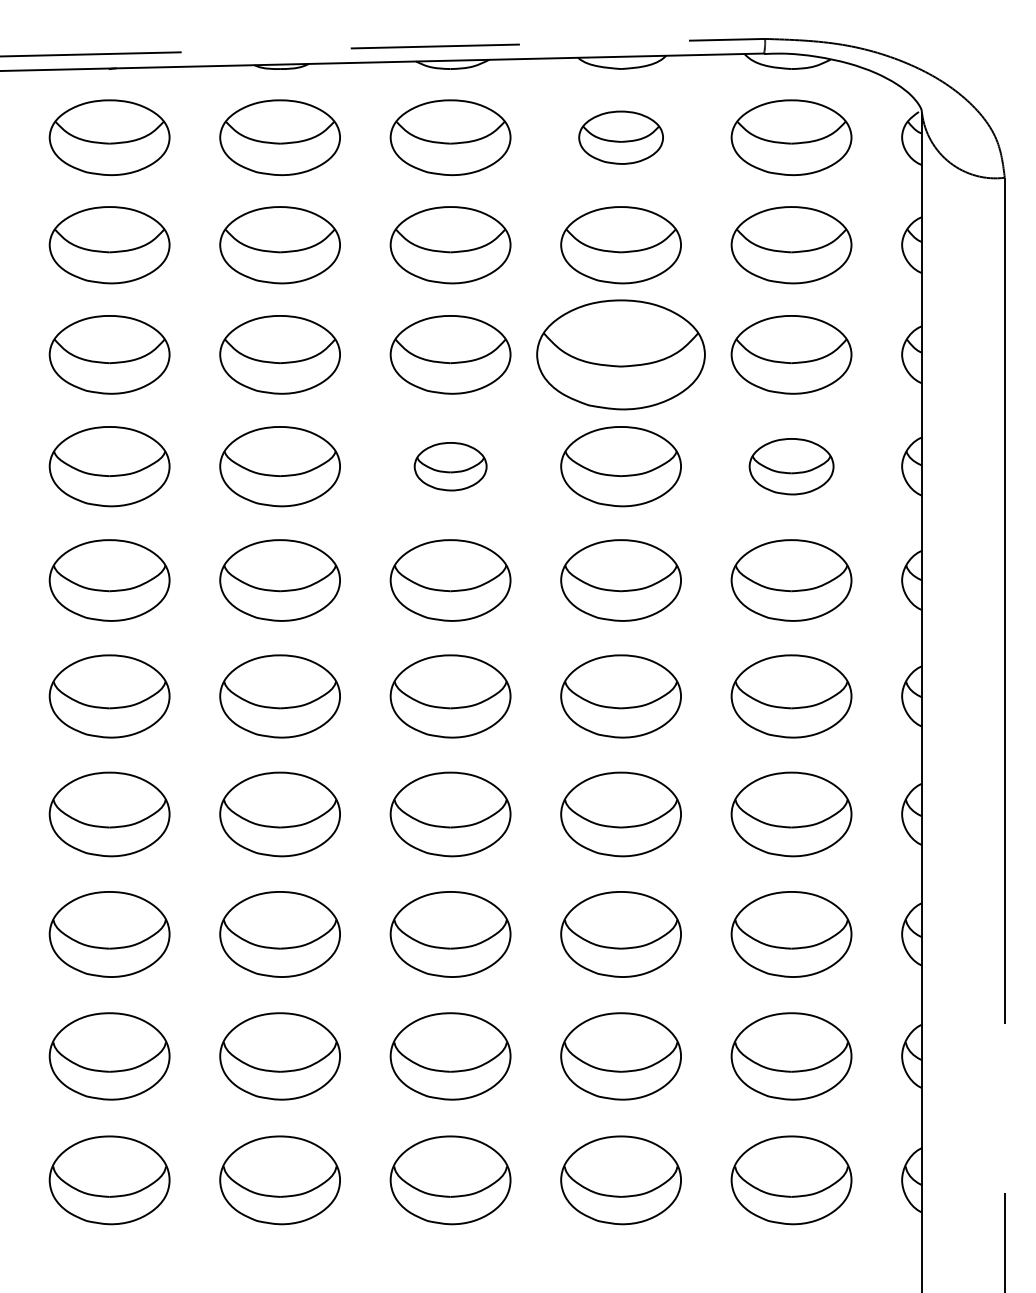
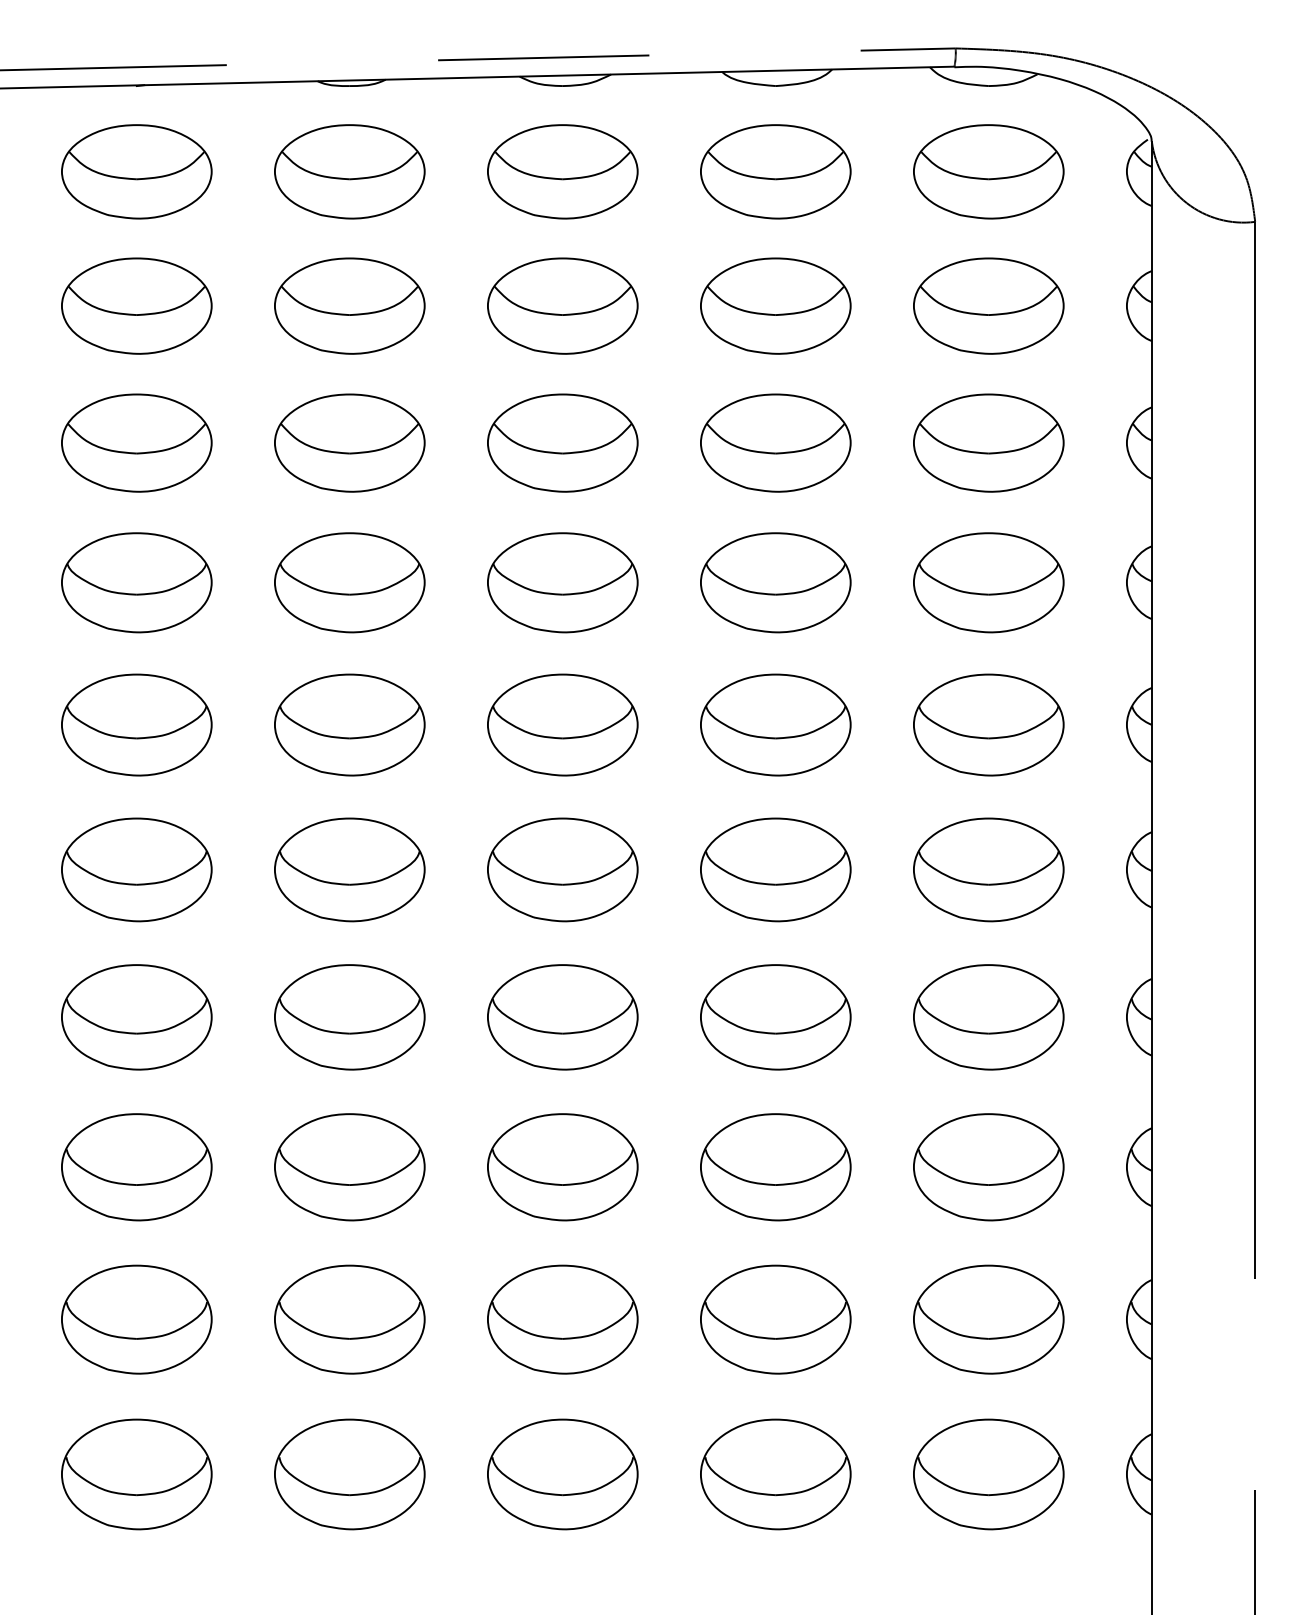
part: (620, 137) -> (775, 171), size x1.43
part: (620, 354) -> (775, 442), size x0.71
part: (450, 466) -> (562, 582), size x1.67
part: (791, 466) -> (988, 582), size x1.43

